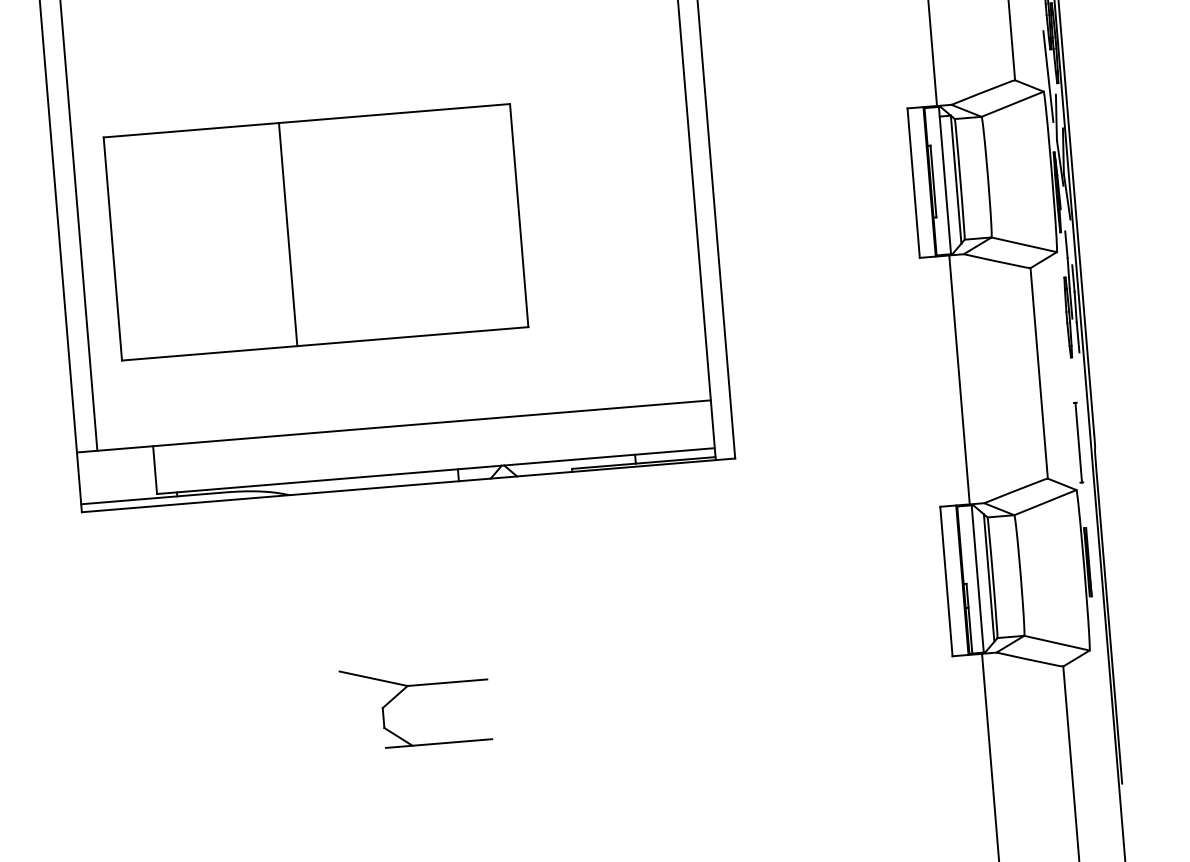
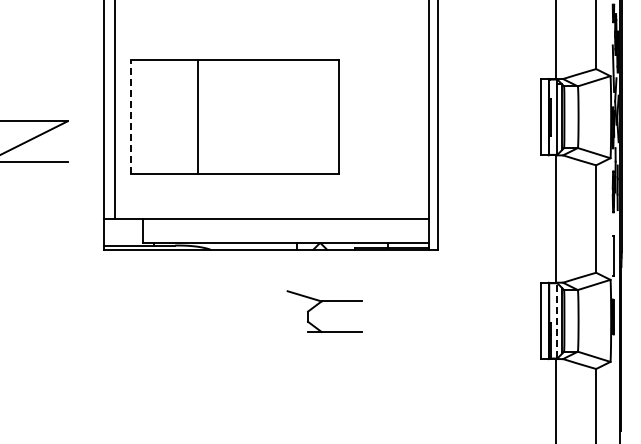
line: (287, 235) -> (197, 117), moved
line: (113, 247) -> (131, 116), solid -> dashed
line: (977, 578) -> (556, 320), solid -> dashed
part: (404, 692) -> (319, 304), moved

